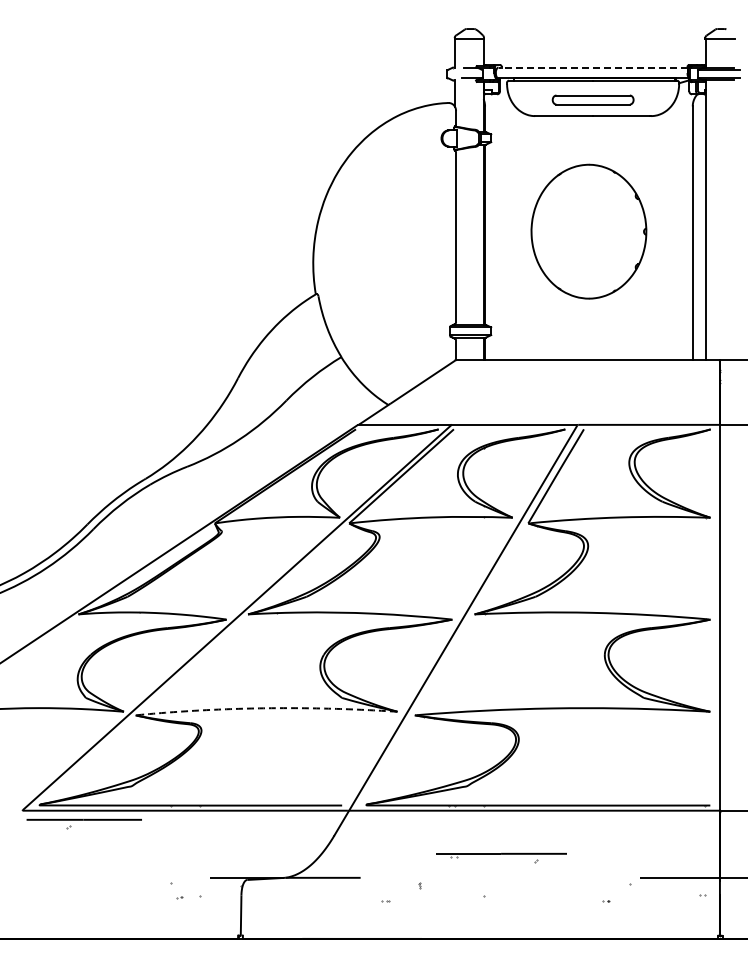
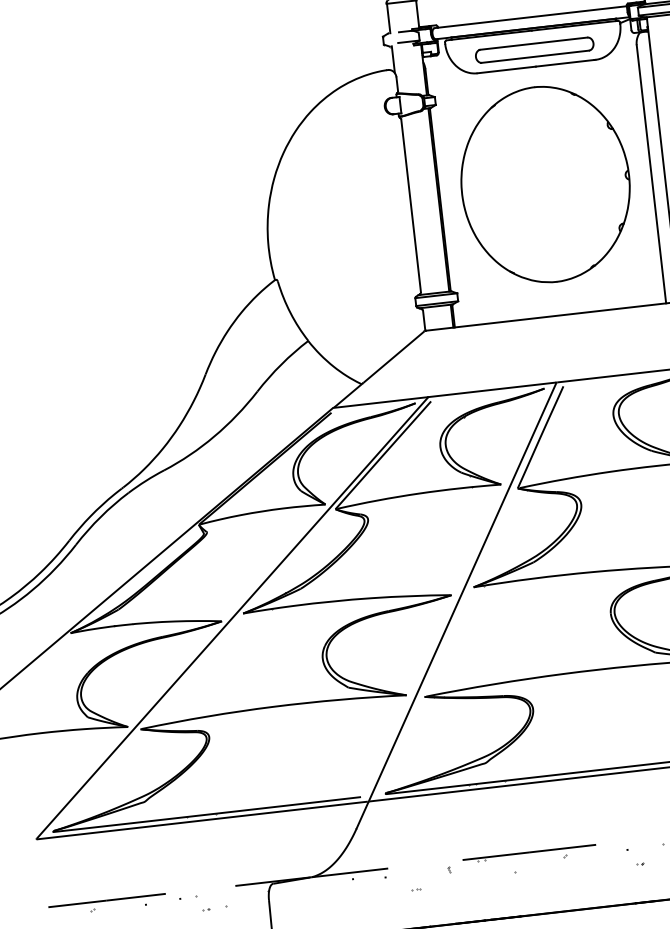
line: (592, 67) -> (530, 17), dashed -> solid
part: (592, 99) -> (533, 49), size x1.43
part: (588, 231) -> (545, 184), size x1.43
line: (267, 708) -> (273, 707), dashed -> solid
part: (83, 823) -> (106, 904), moved
part: (501, 857) -> (529, 856), moved

